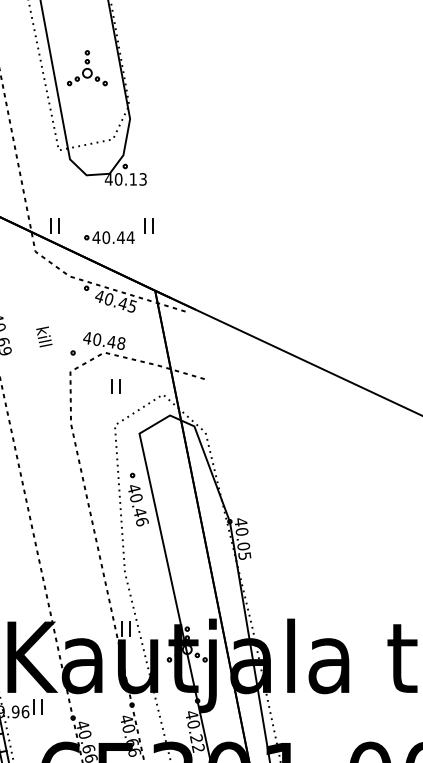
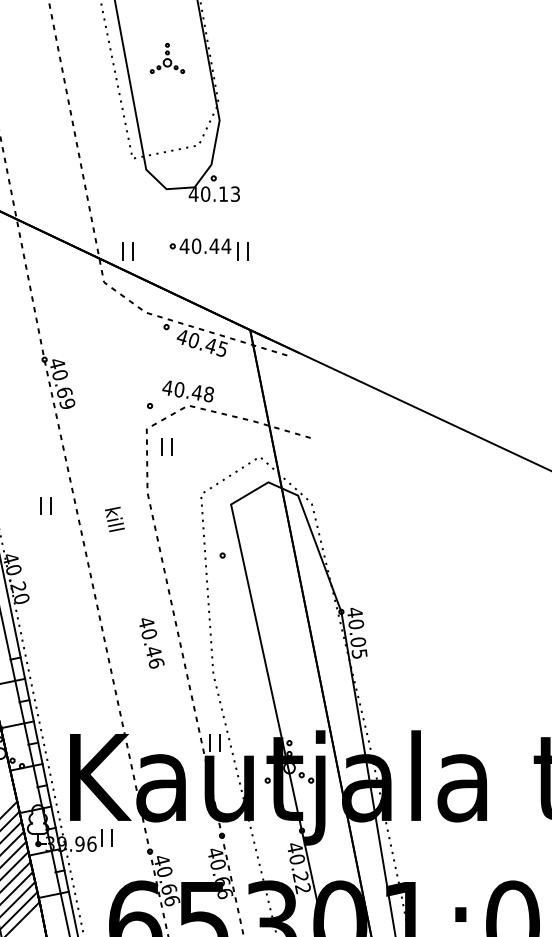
part: (87, 68) -> (167, 58), size x0.7
part: (109, 237) -> (200, 246), moved
text: (43, 336) -> (114, 519), moved
part: (116, 386) -> (166, 446), moved
text: (138, 505) -> (151, 643), moved

